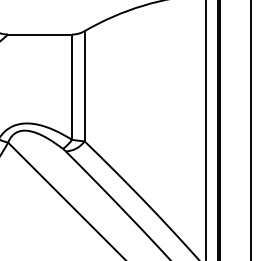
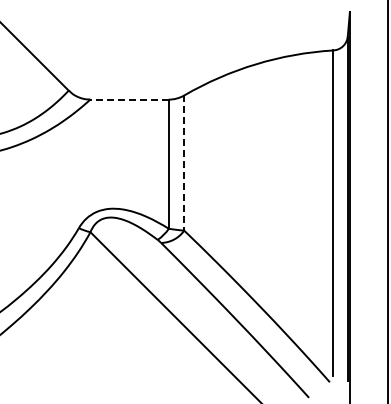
line: (39, 34) -> (129, 99), solid -> dashed
line: (84, 86) -> (184, 163), solid -> dashed

